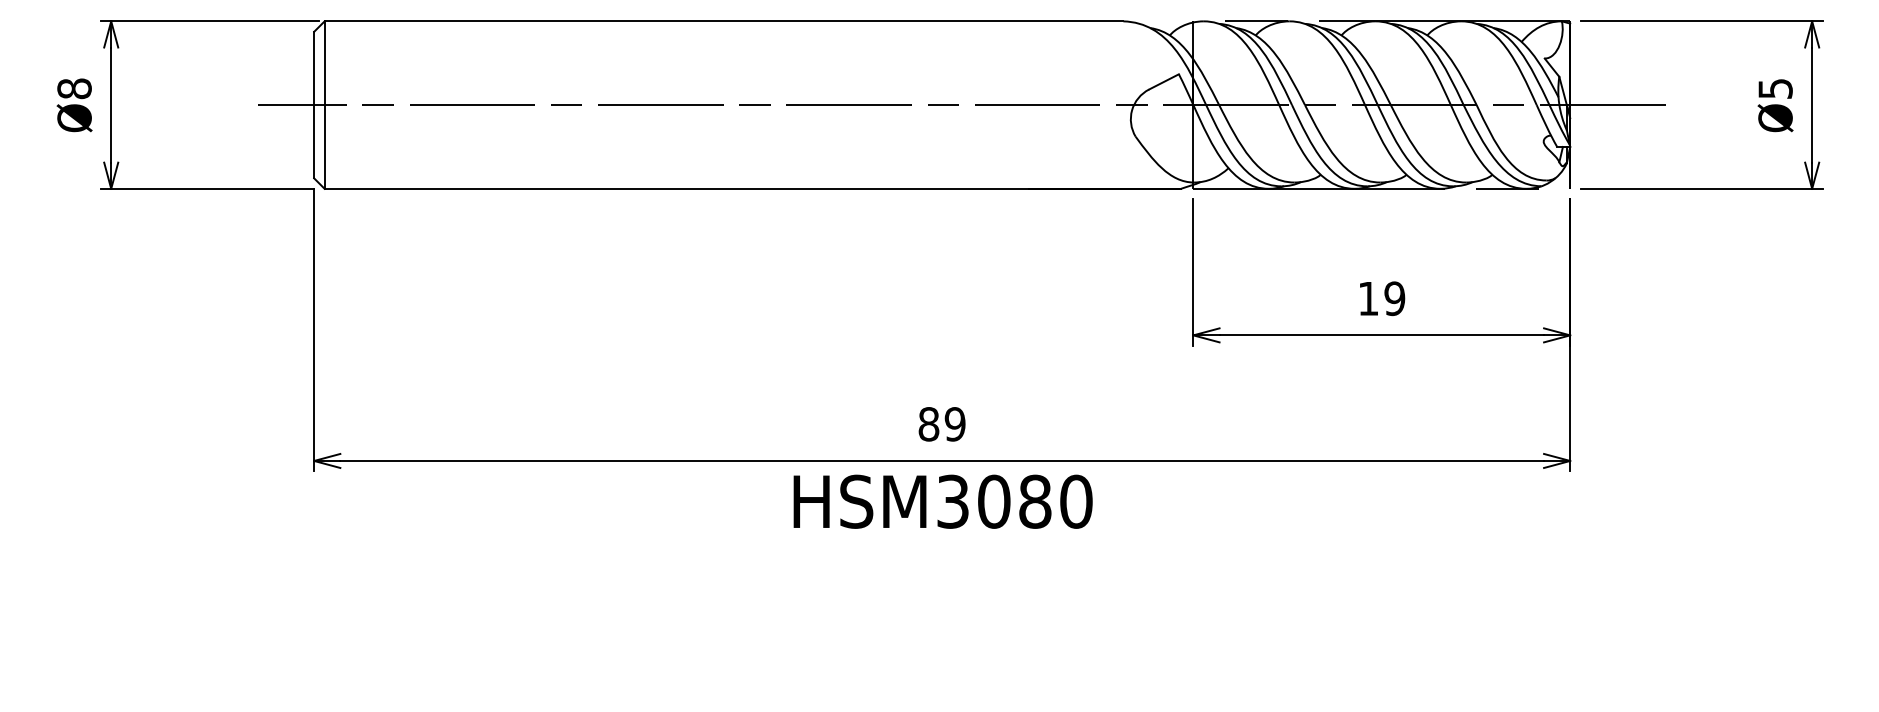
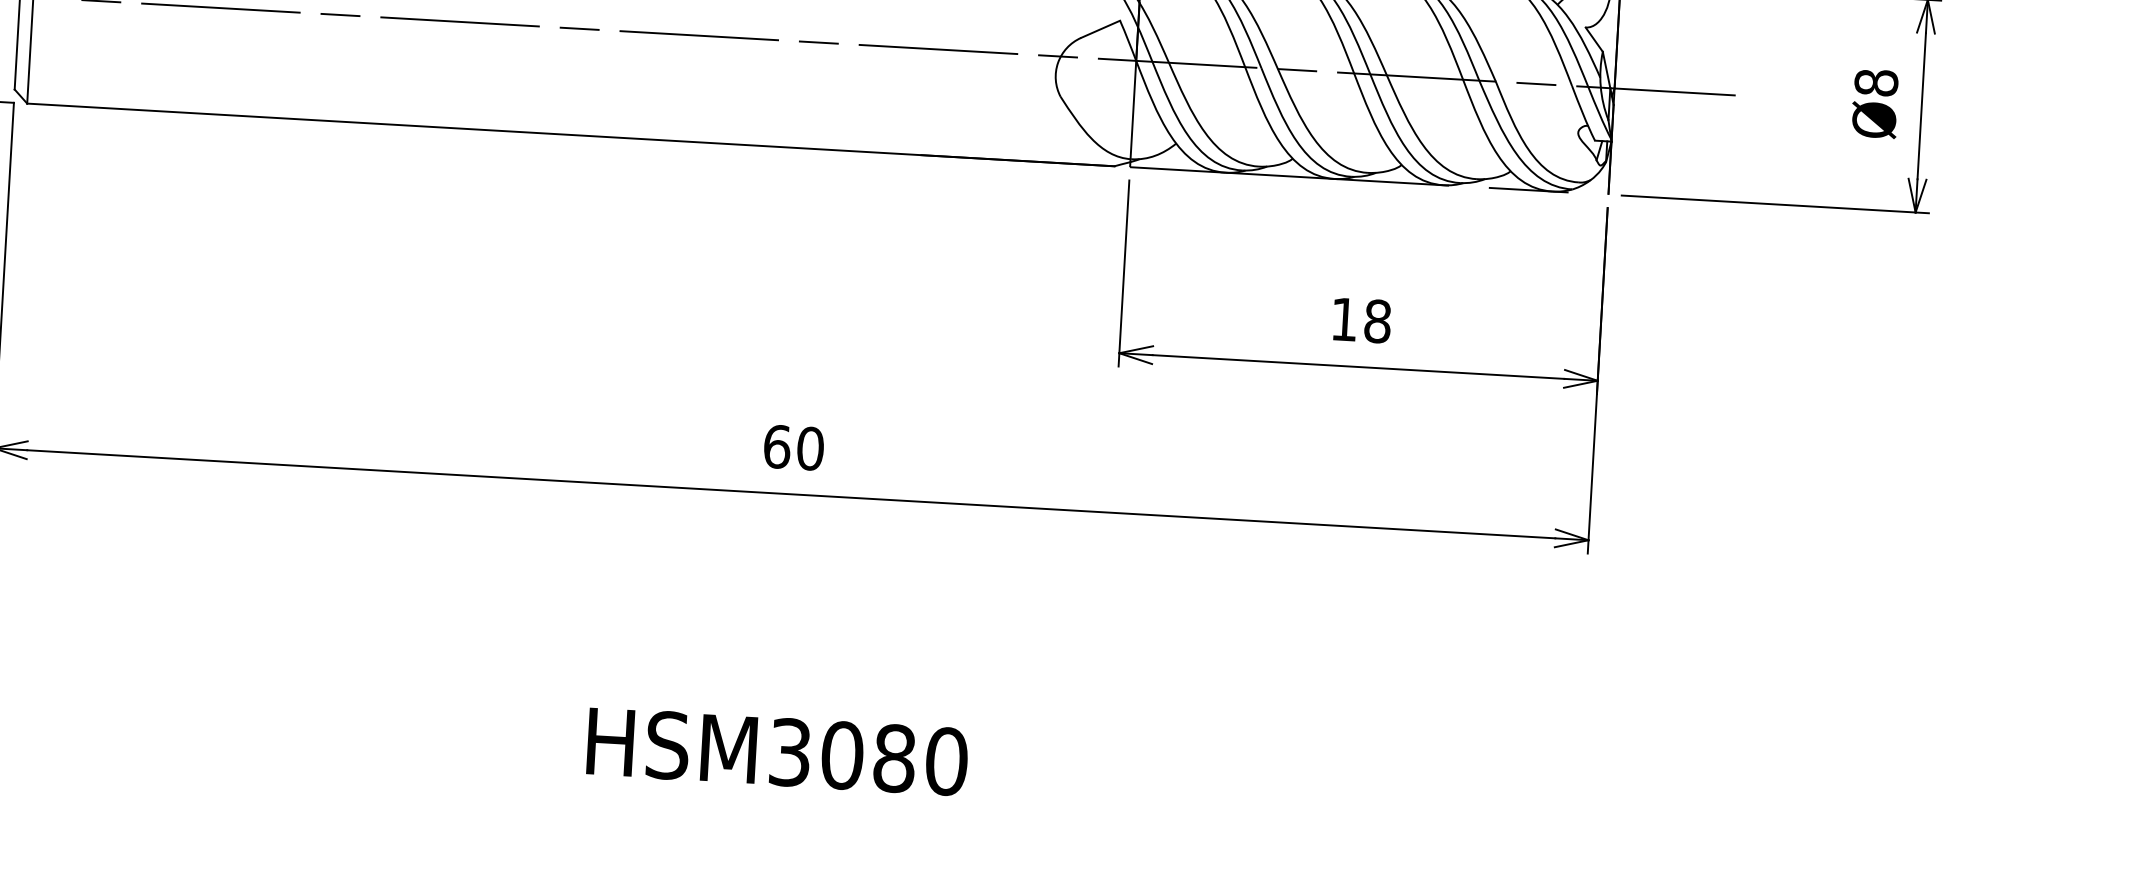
text: (1775, 88) -> (1876, 82), Ø5 -> Ø8
text: (1394, 298) -> (1377, 321), 19 -> 18
text: (941, 424) -> (793, 447), 89 -> 60
text: (942, 501) -> (776, 751), moved

